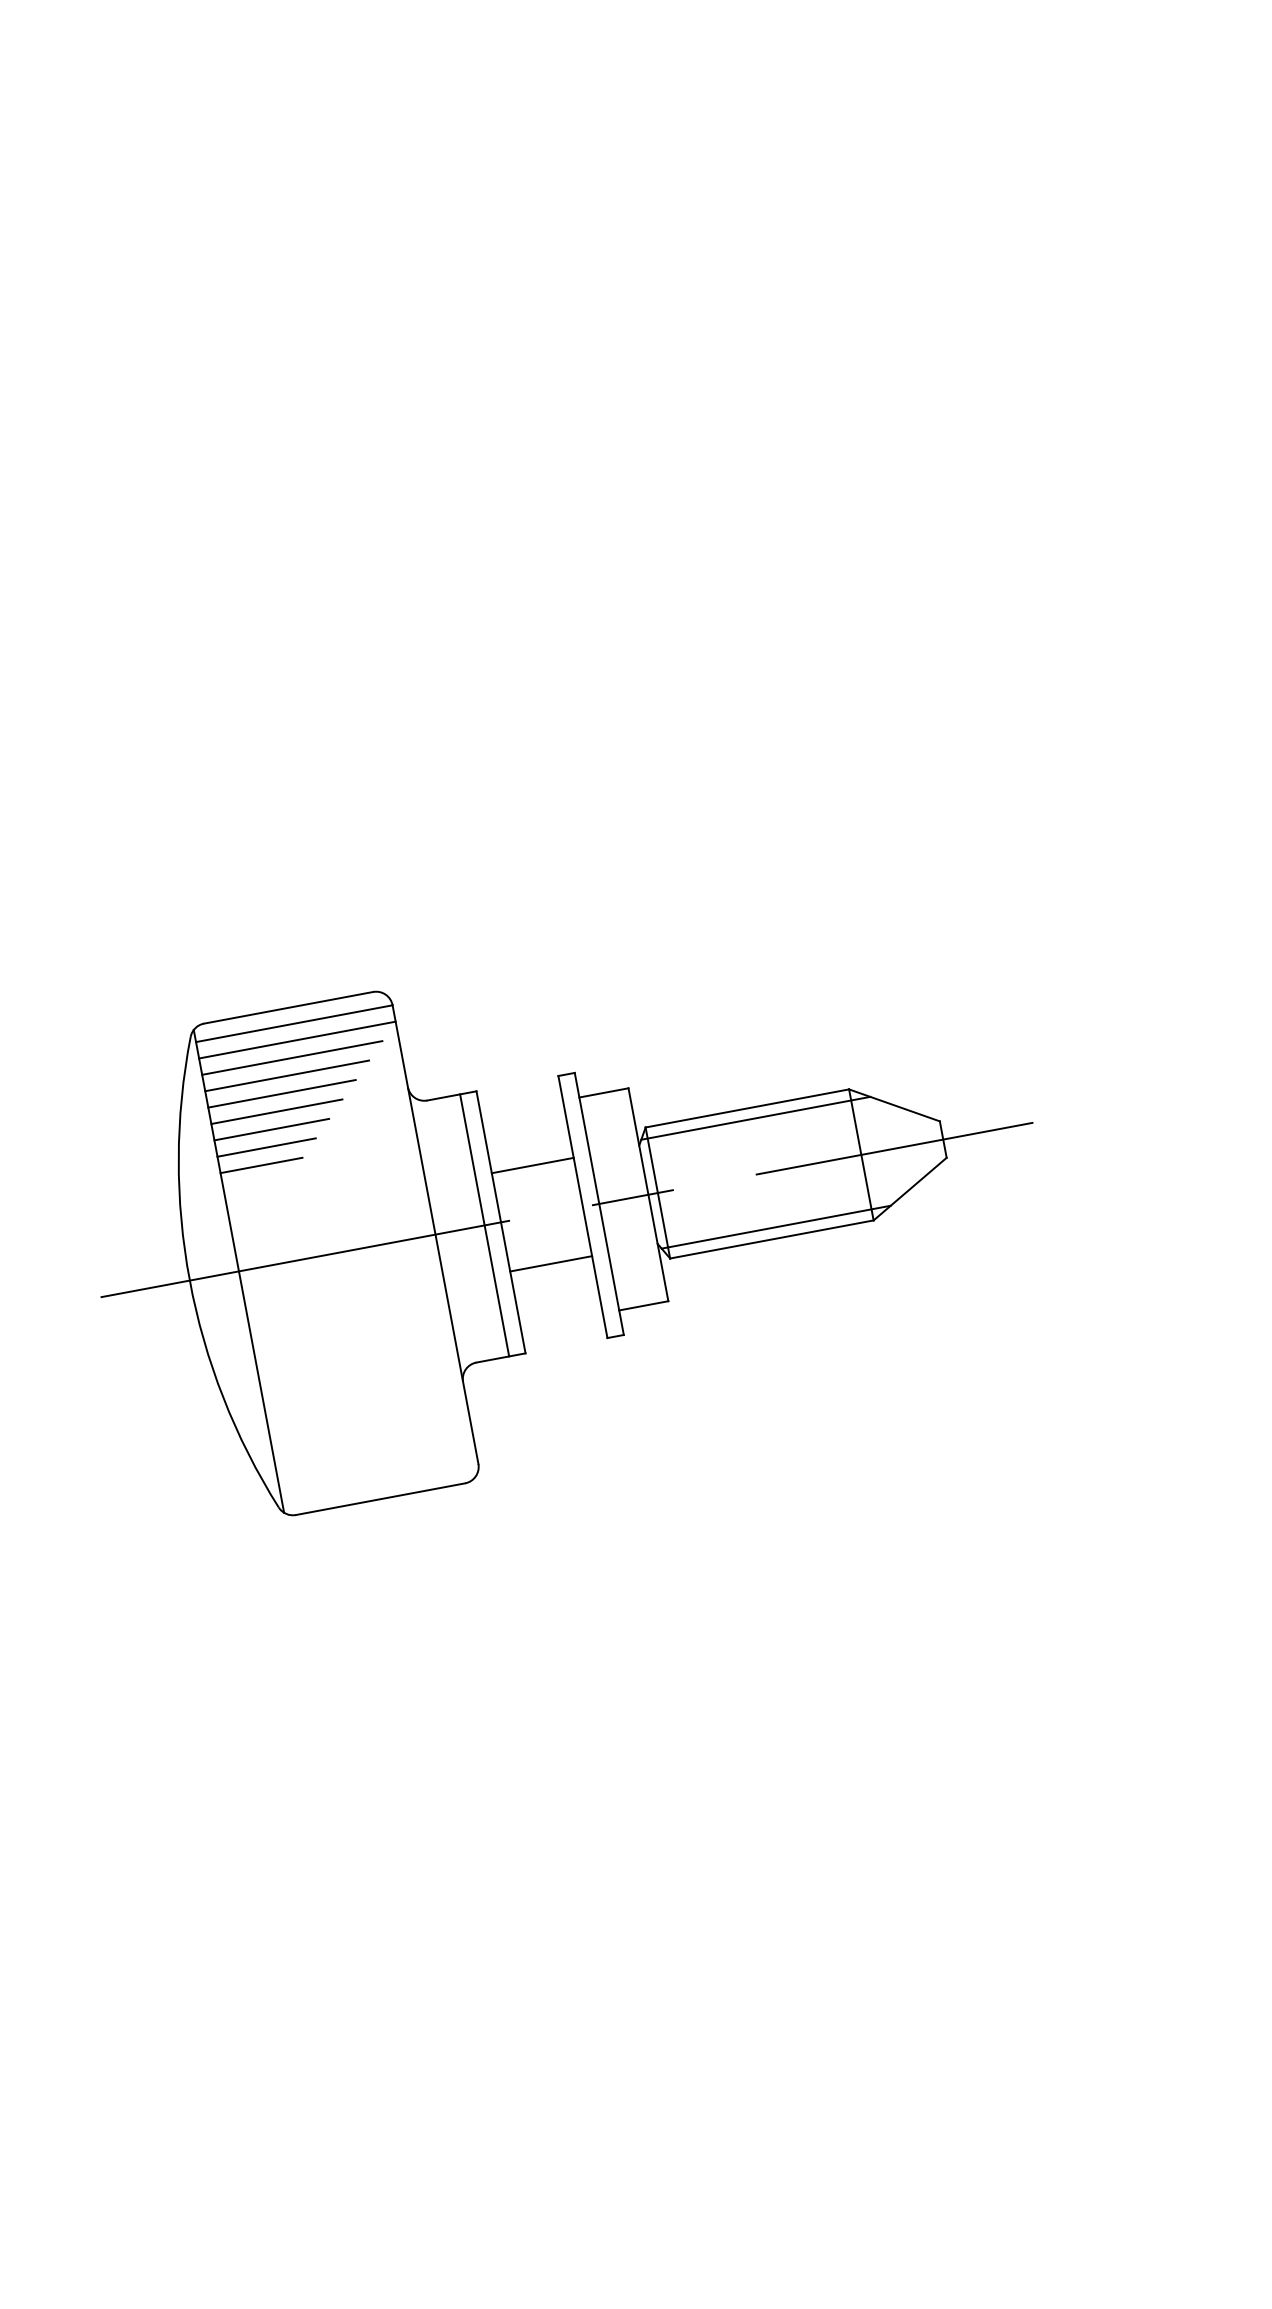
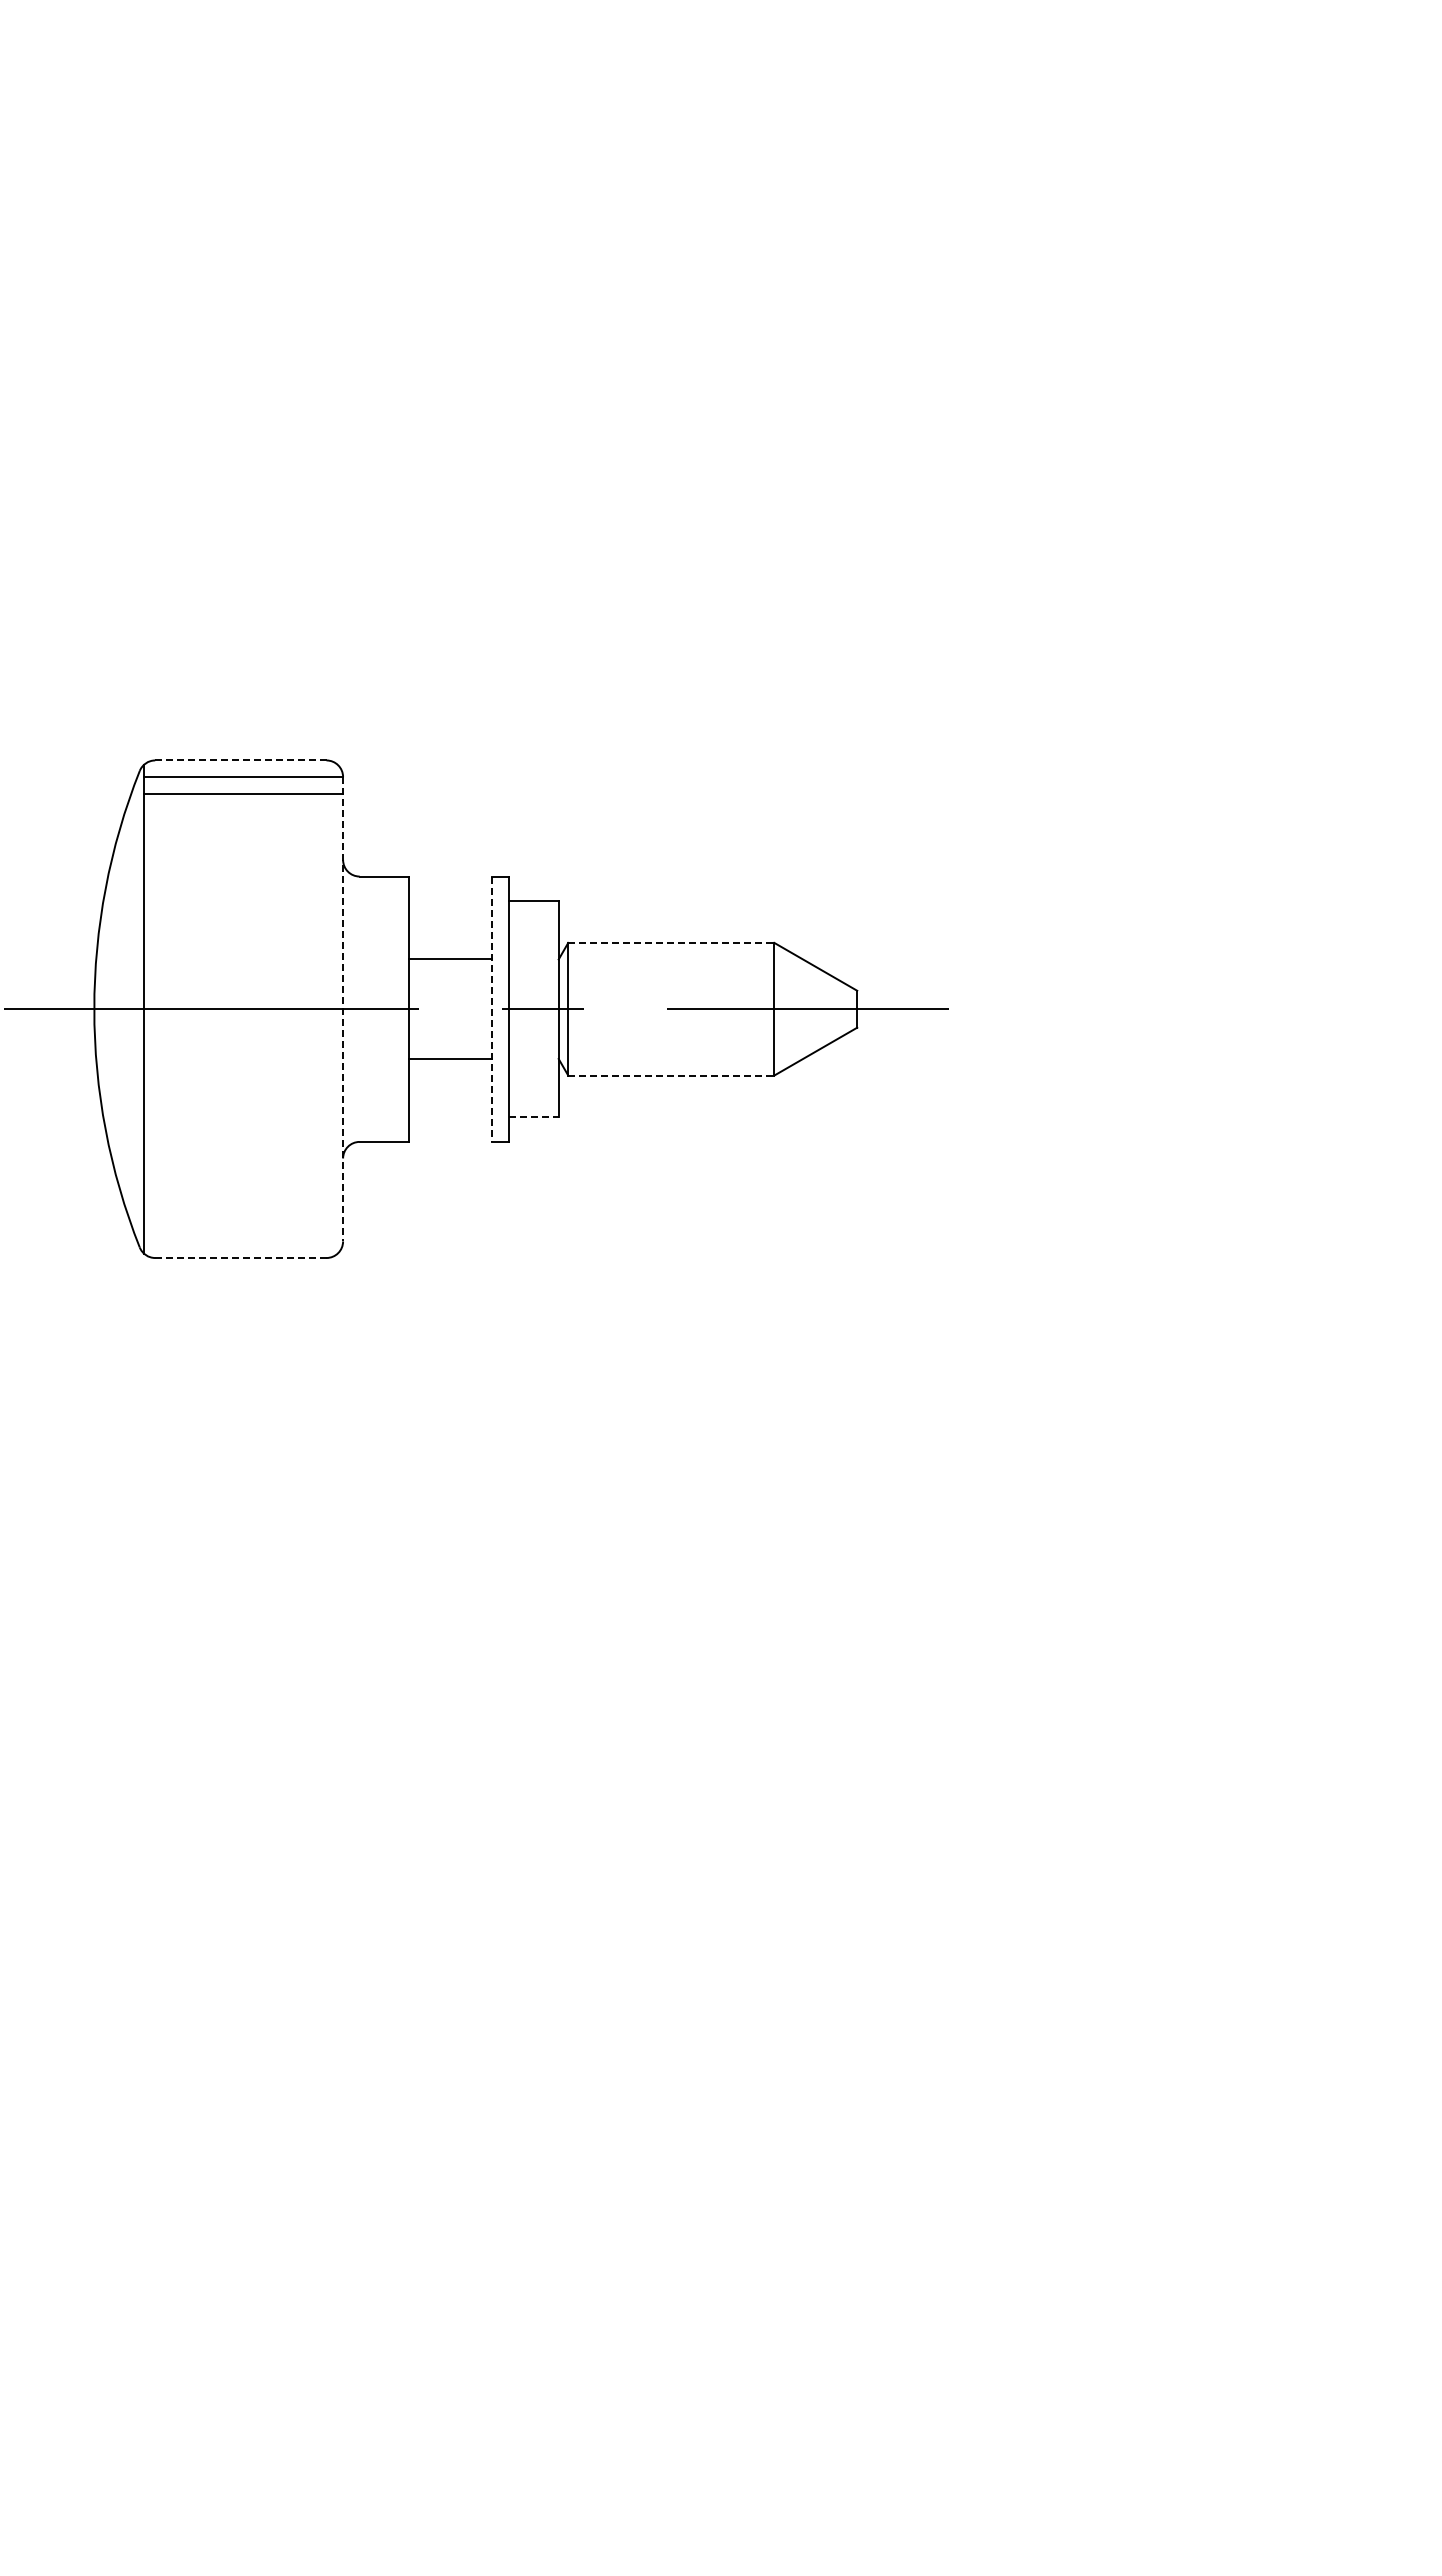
line: (288, 1007) -> (240, 760), solid -> dashed
line: (292, 1058) -> (235, 810), removed
line: (286, 1075) -> (226, 826), removed
line: (281, 1093) -> (218, 843), removed
line: (747, 1108) -> (671, 942), solid -> dashed
line: (276, 1111) -> (210, 859), removed
line: (755, 1118) -> (677, 954), removed
line: (272, 1129) -> (202, 876), removed
line: (266, 1147) -> (193, 893), removed
line: (261, 1165) -> (185, 909), removed
line: (583, 1207) -> (492, 1009), solid -> dashed
line: (484, 1224) -> (392, 1008), removed
line: (775, 1227) -> (677, 1064), removed
line: (435, 1234) -> (343, 1009), solid -> dashed
line: (772, 1239) -> (671, 1075), solid -> dashed
line: (643, 1306) -> (533, 1117), solid -> dashed
line: (380, 1499) -> (240, 1258), solid -> dashed

